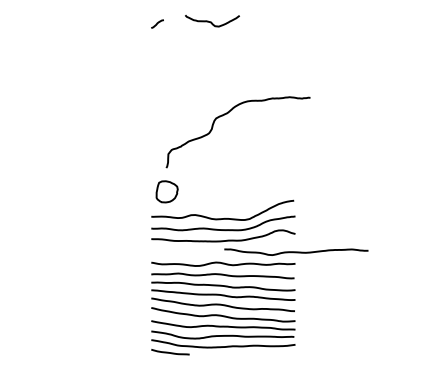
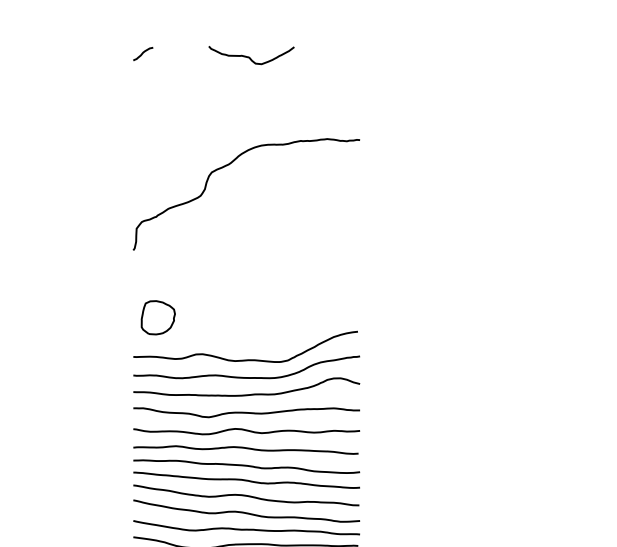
curve: (211, 21) -> (250, 56), moved
curve: (227, 114) -> (229, 166), moved
curve: (296, 251) -> (246, 411), moved

